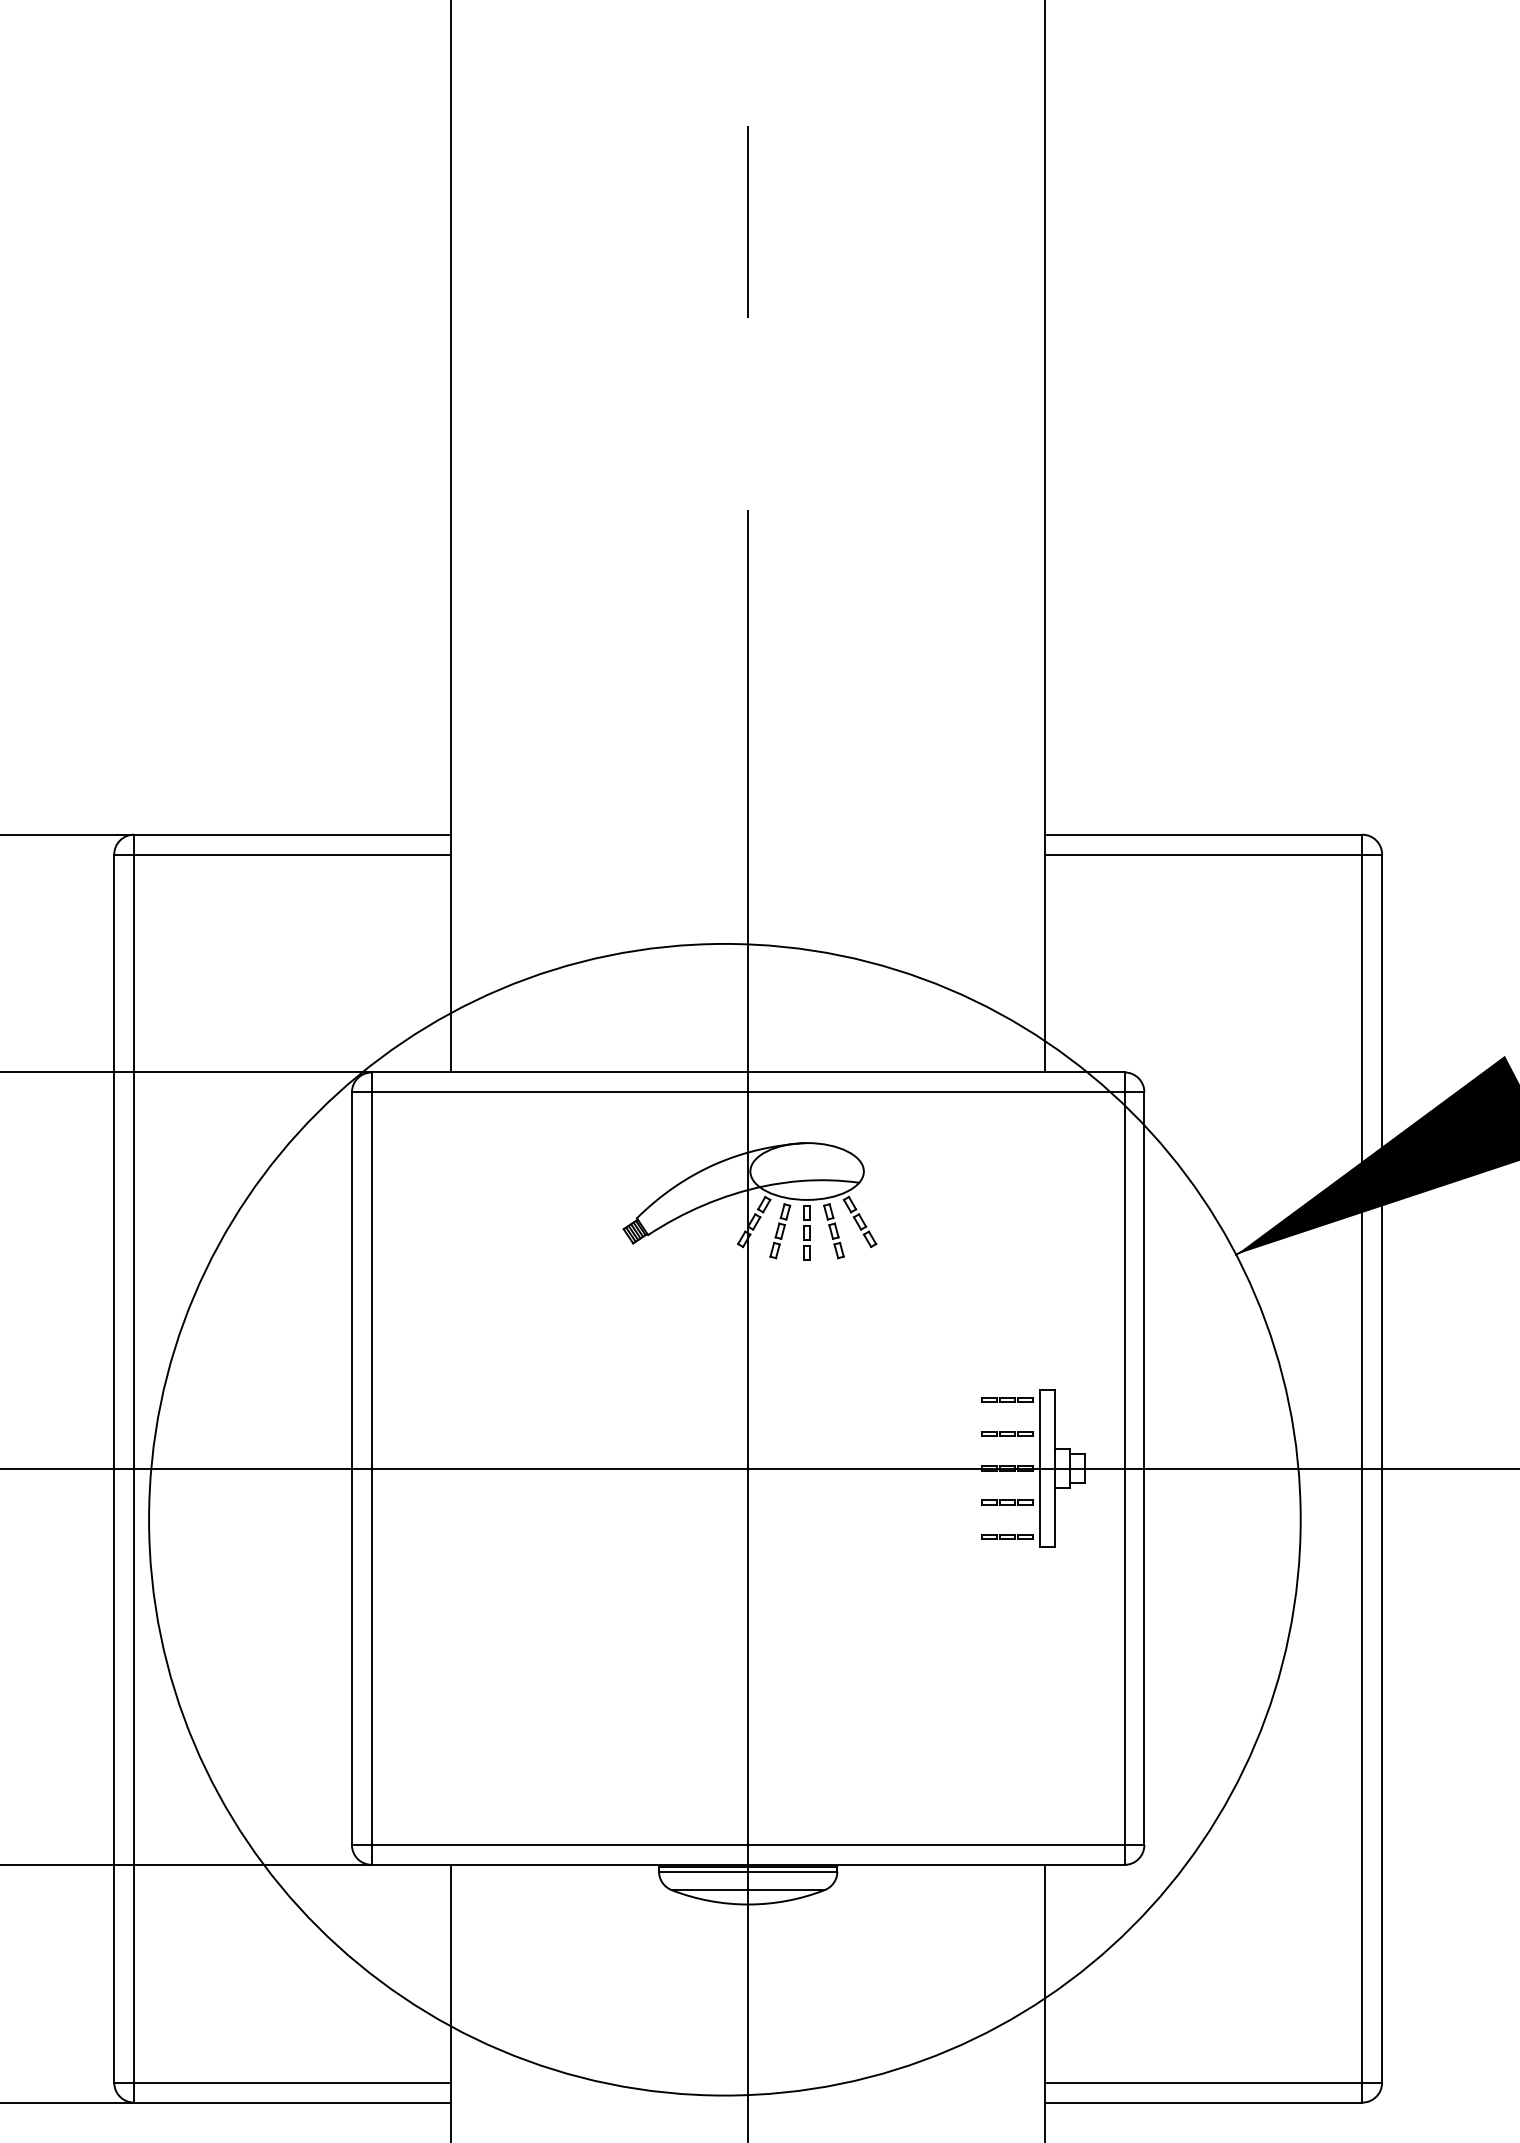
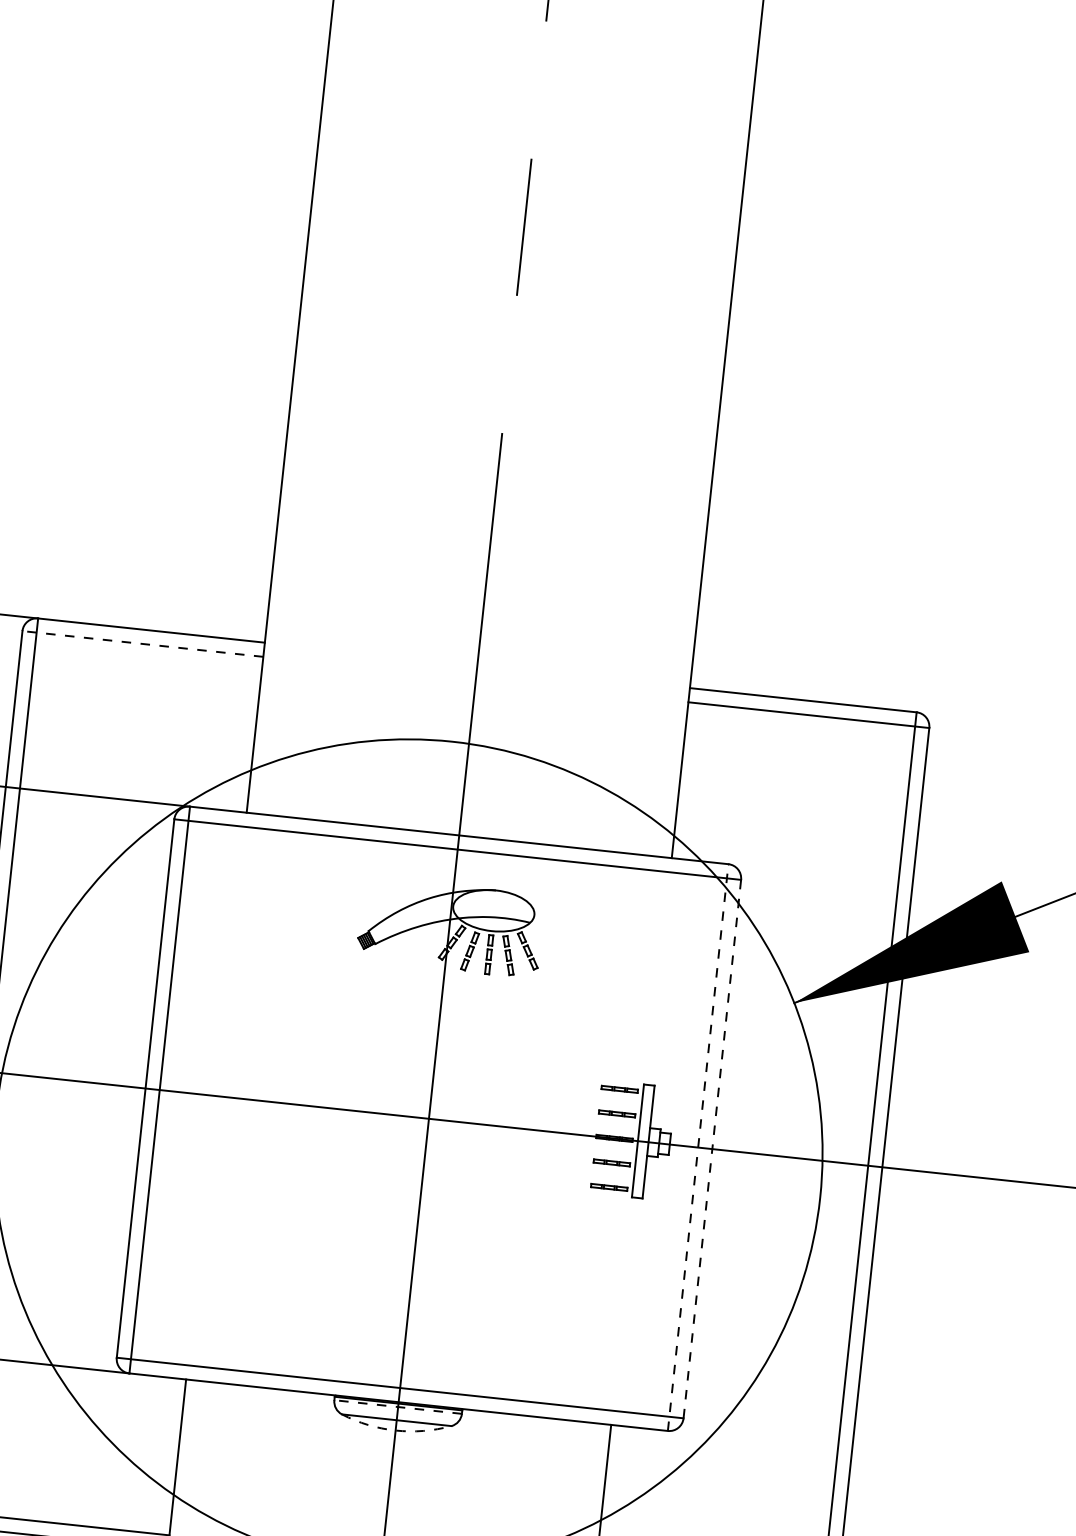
line: (282, 854) -> (142, 643), solid -> dashed
line: (1124, 1468) -> (698, 1147), solid -> dashed
line: (1144, 1468) -> (712, 1148), solid -> dashed
line: (747, 1871) -> (397, 1406), solid -> dashed
arc: (748, 1904) -> (395, 1430), solid -> dashed

